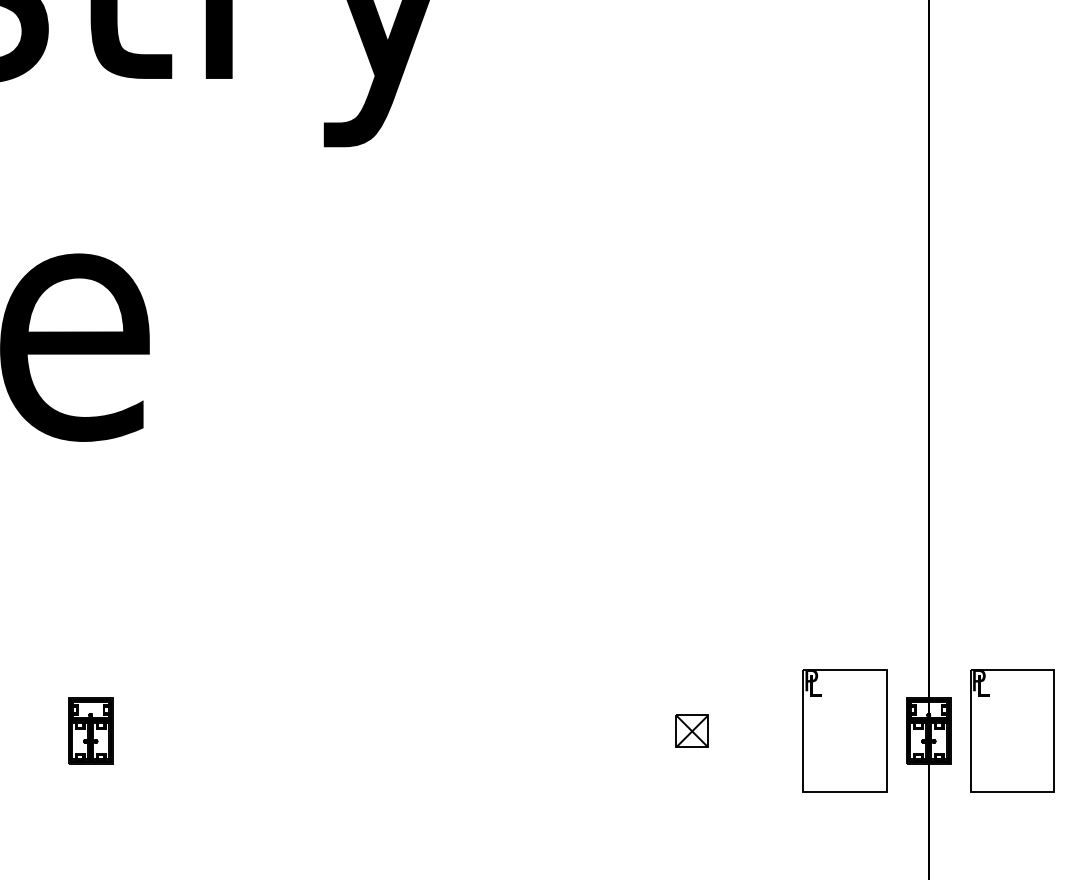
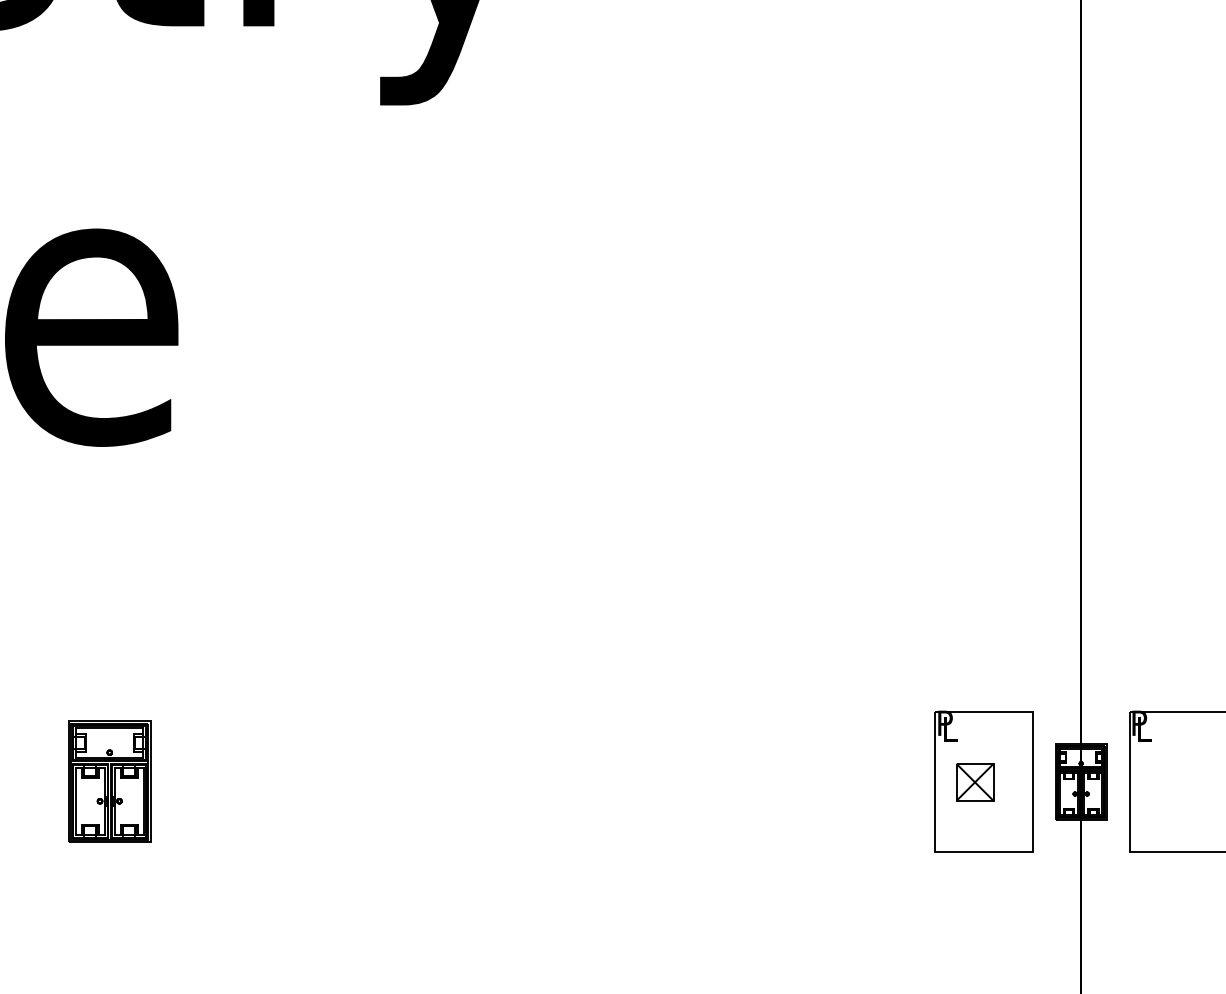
part: (90, 730) -> (109, 781), size x1.6
part: (691, 730) -> (974, 781), moved

